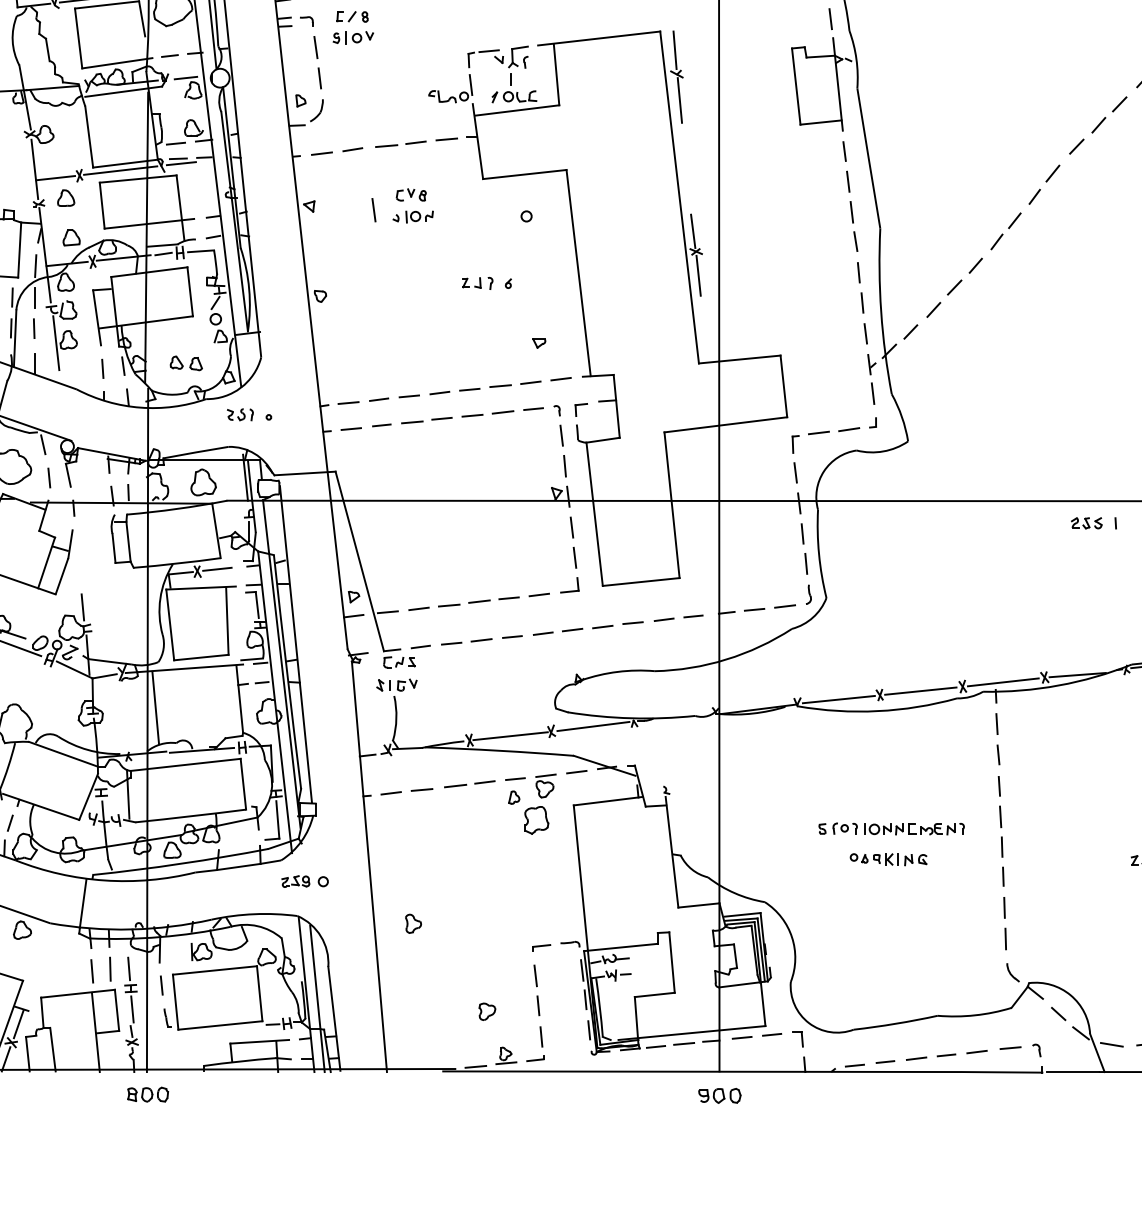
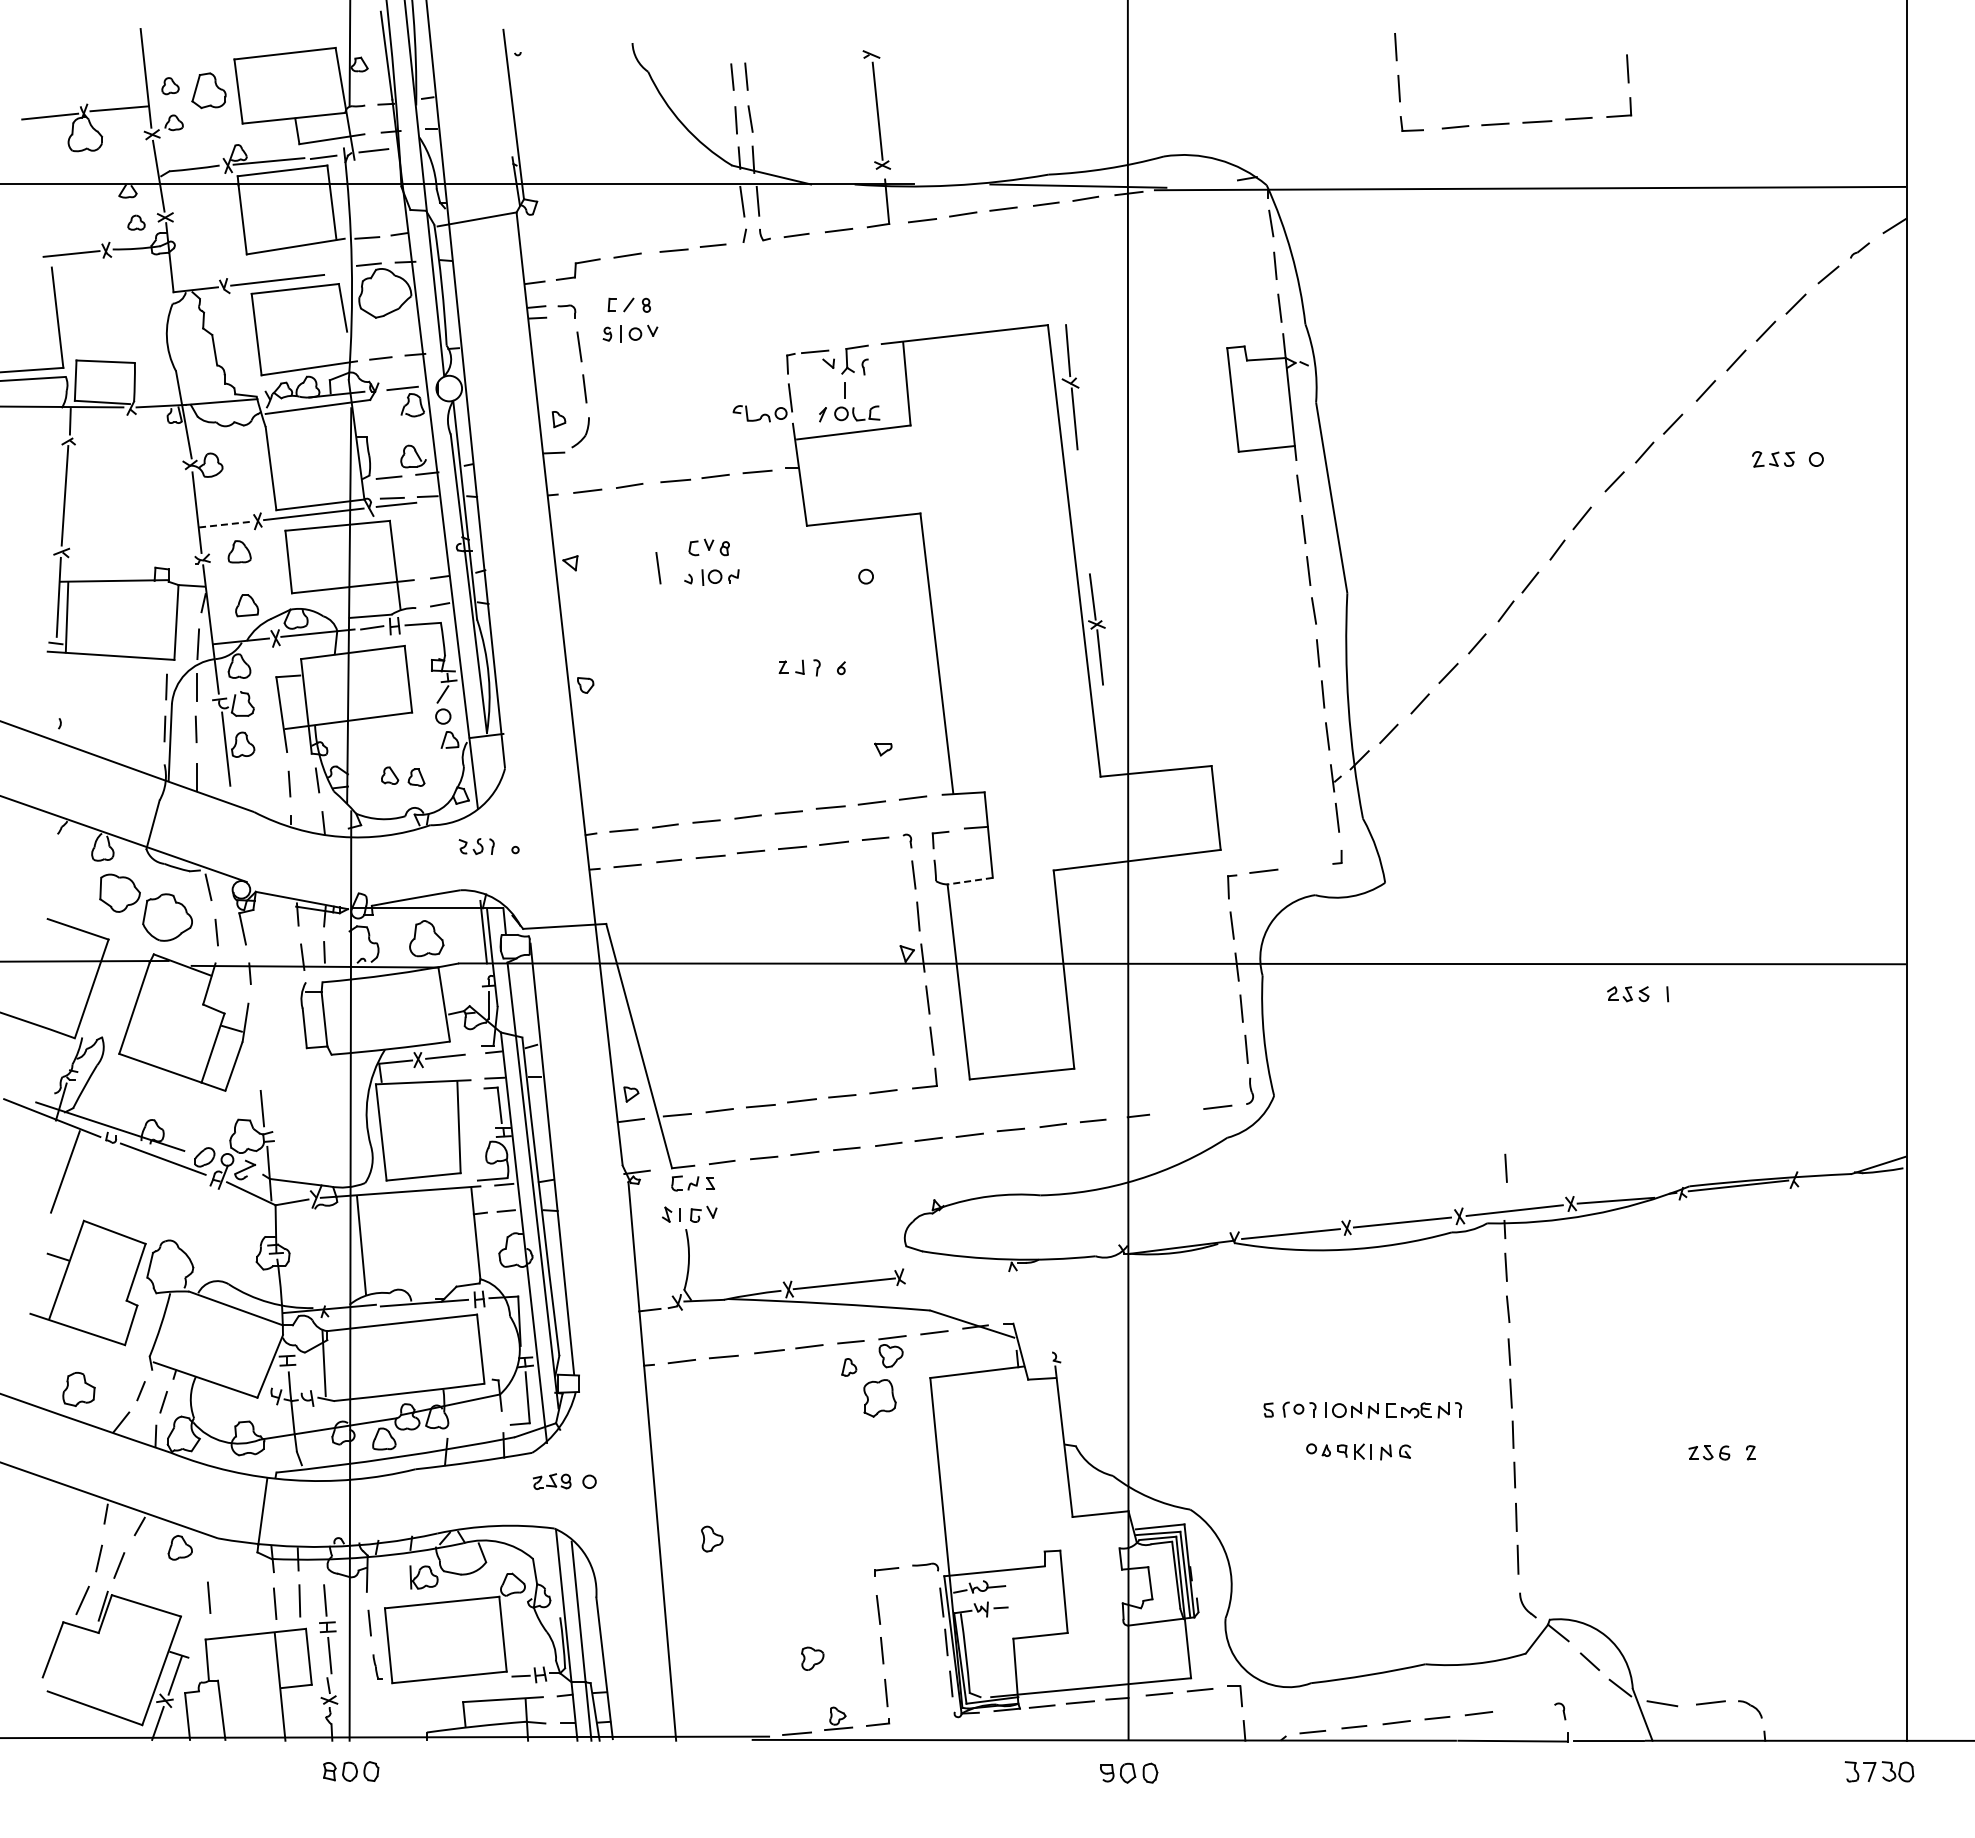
line: (55, 178) -> (225, 524), solid -> dashed
line: (848, 429) -> (1304, 866), removed
line: (603, 440) -> (970, 881), solid -> dashed
line: (754, 609) -> (1176, 1111), removed
line: (996, 650) -> (1505, 1167), added
line: (593, 726) -> (957, 1270), removed
line: (43, 966) -> (209, 1597), added
line: (1010, 1048) -> (1524, 1708), removed

